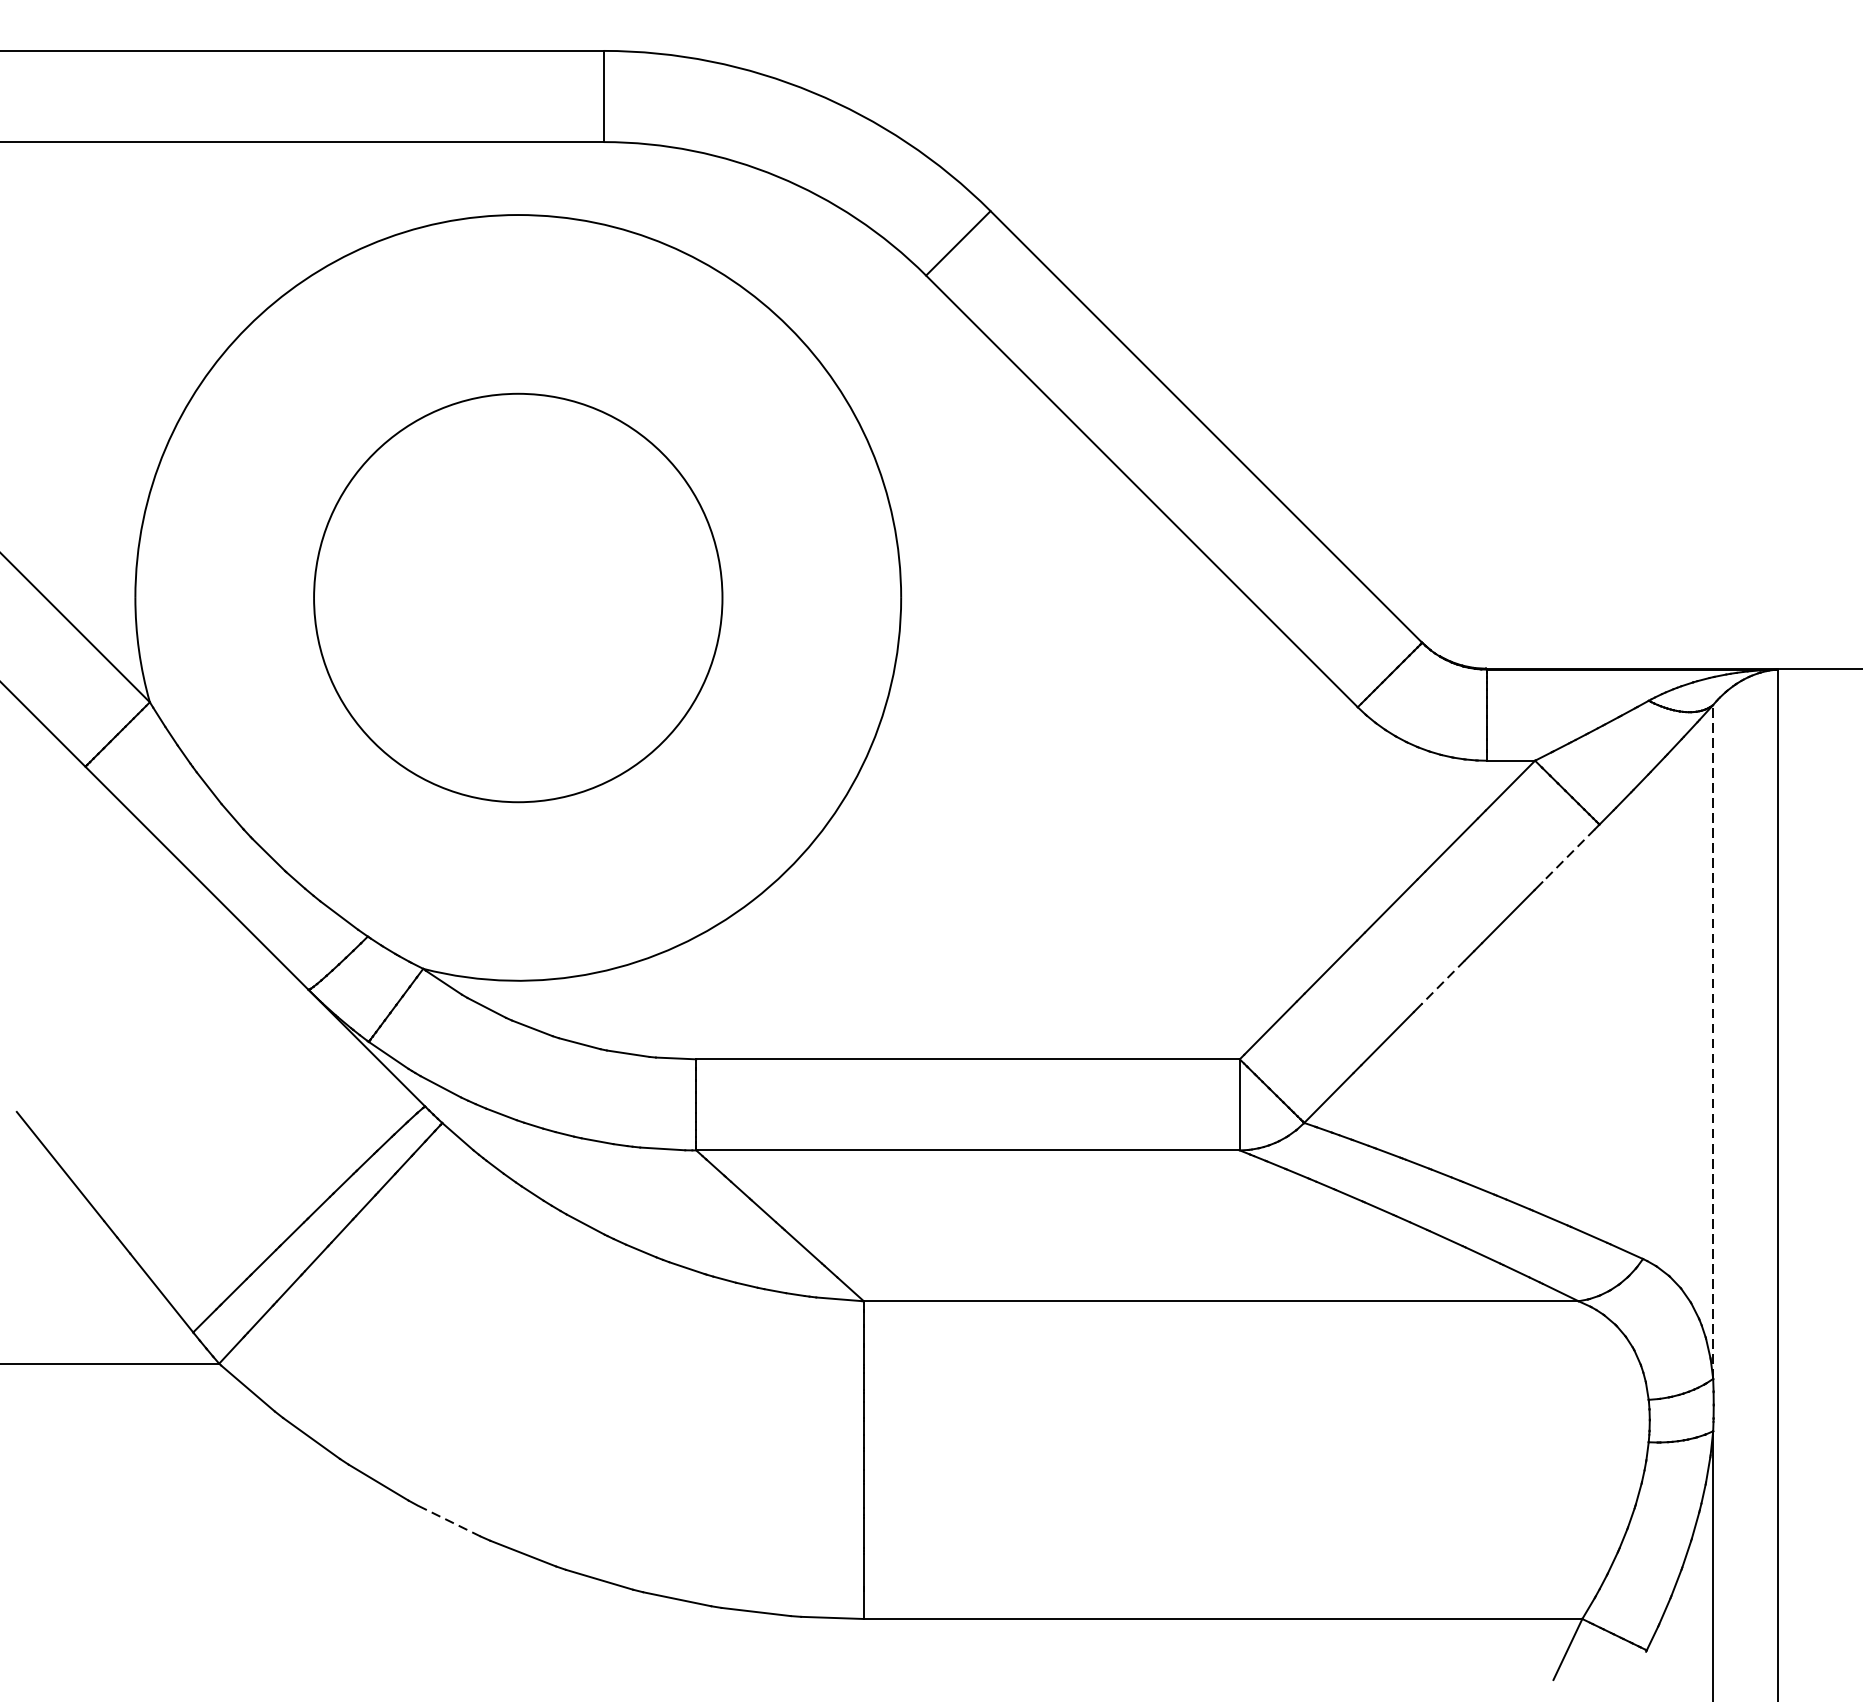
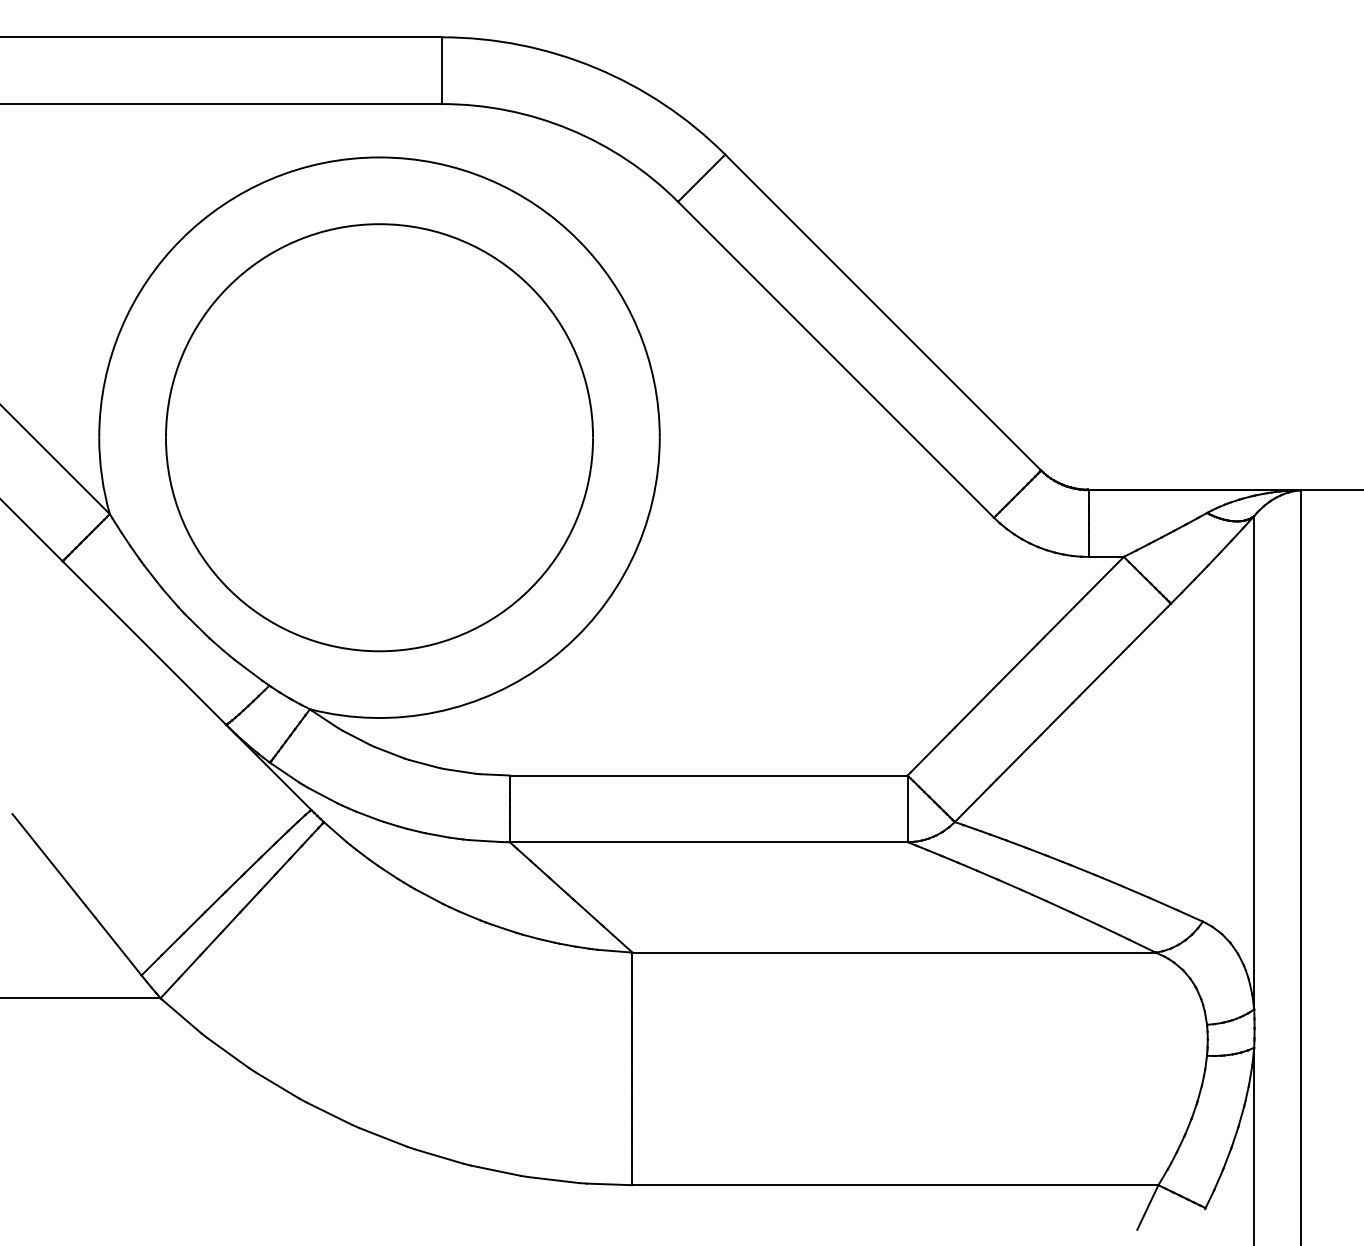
part: (518, 597) -> (379, 437), size x1.43
line: (1568, 855) -> (1148, 626), dashed -> solid
line: (1443, 982) -> (1056, 719), dashed -> solid
line: (1713, 1041) -> (1254, 762), dashed -> solid
line: (449, 1521) -> (329, 1113), dashed -> solid

